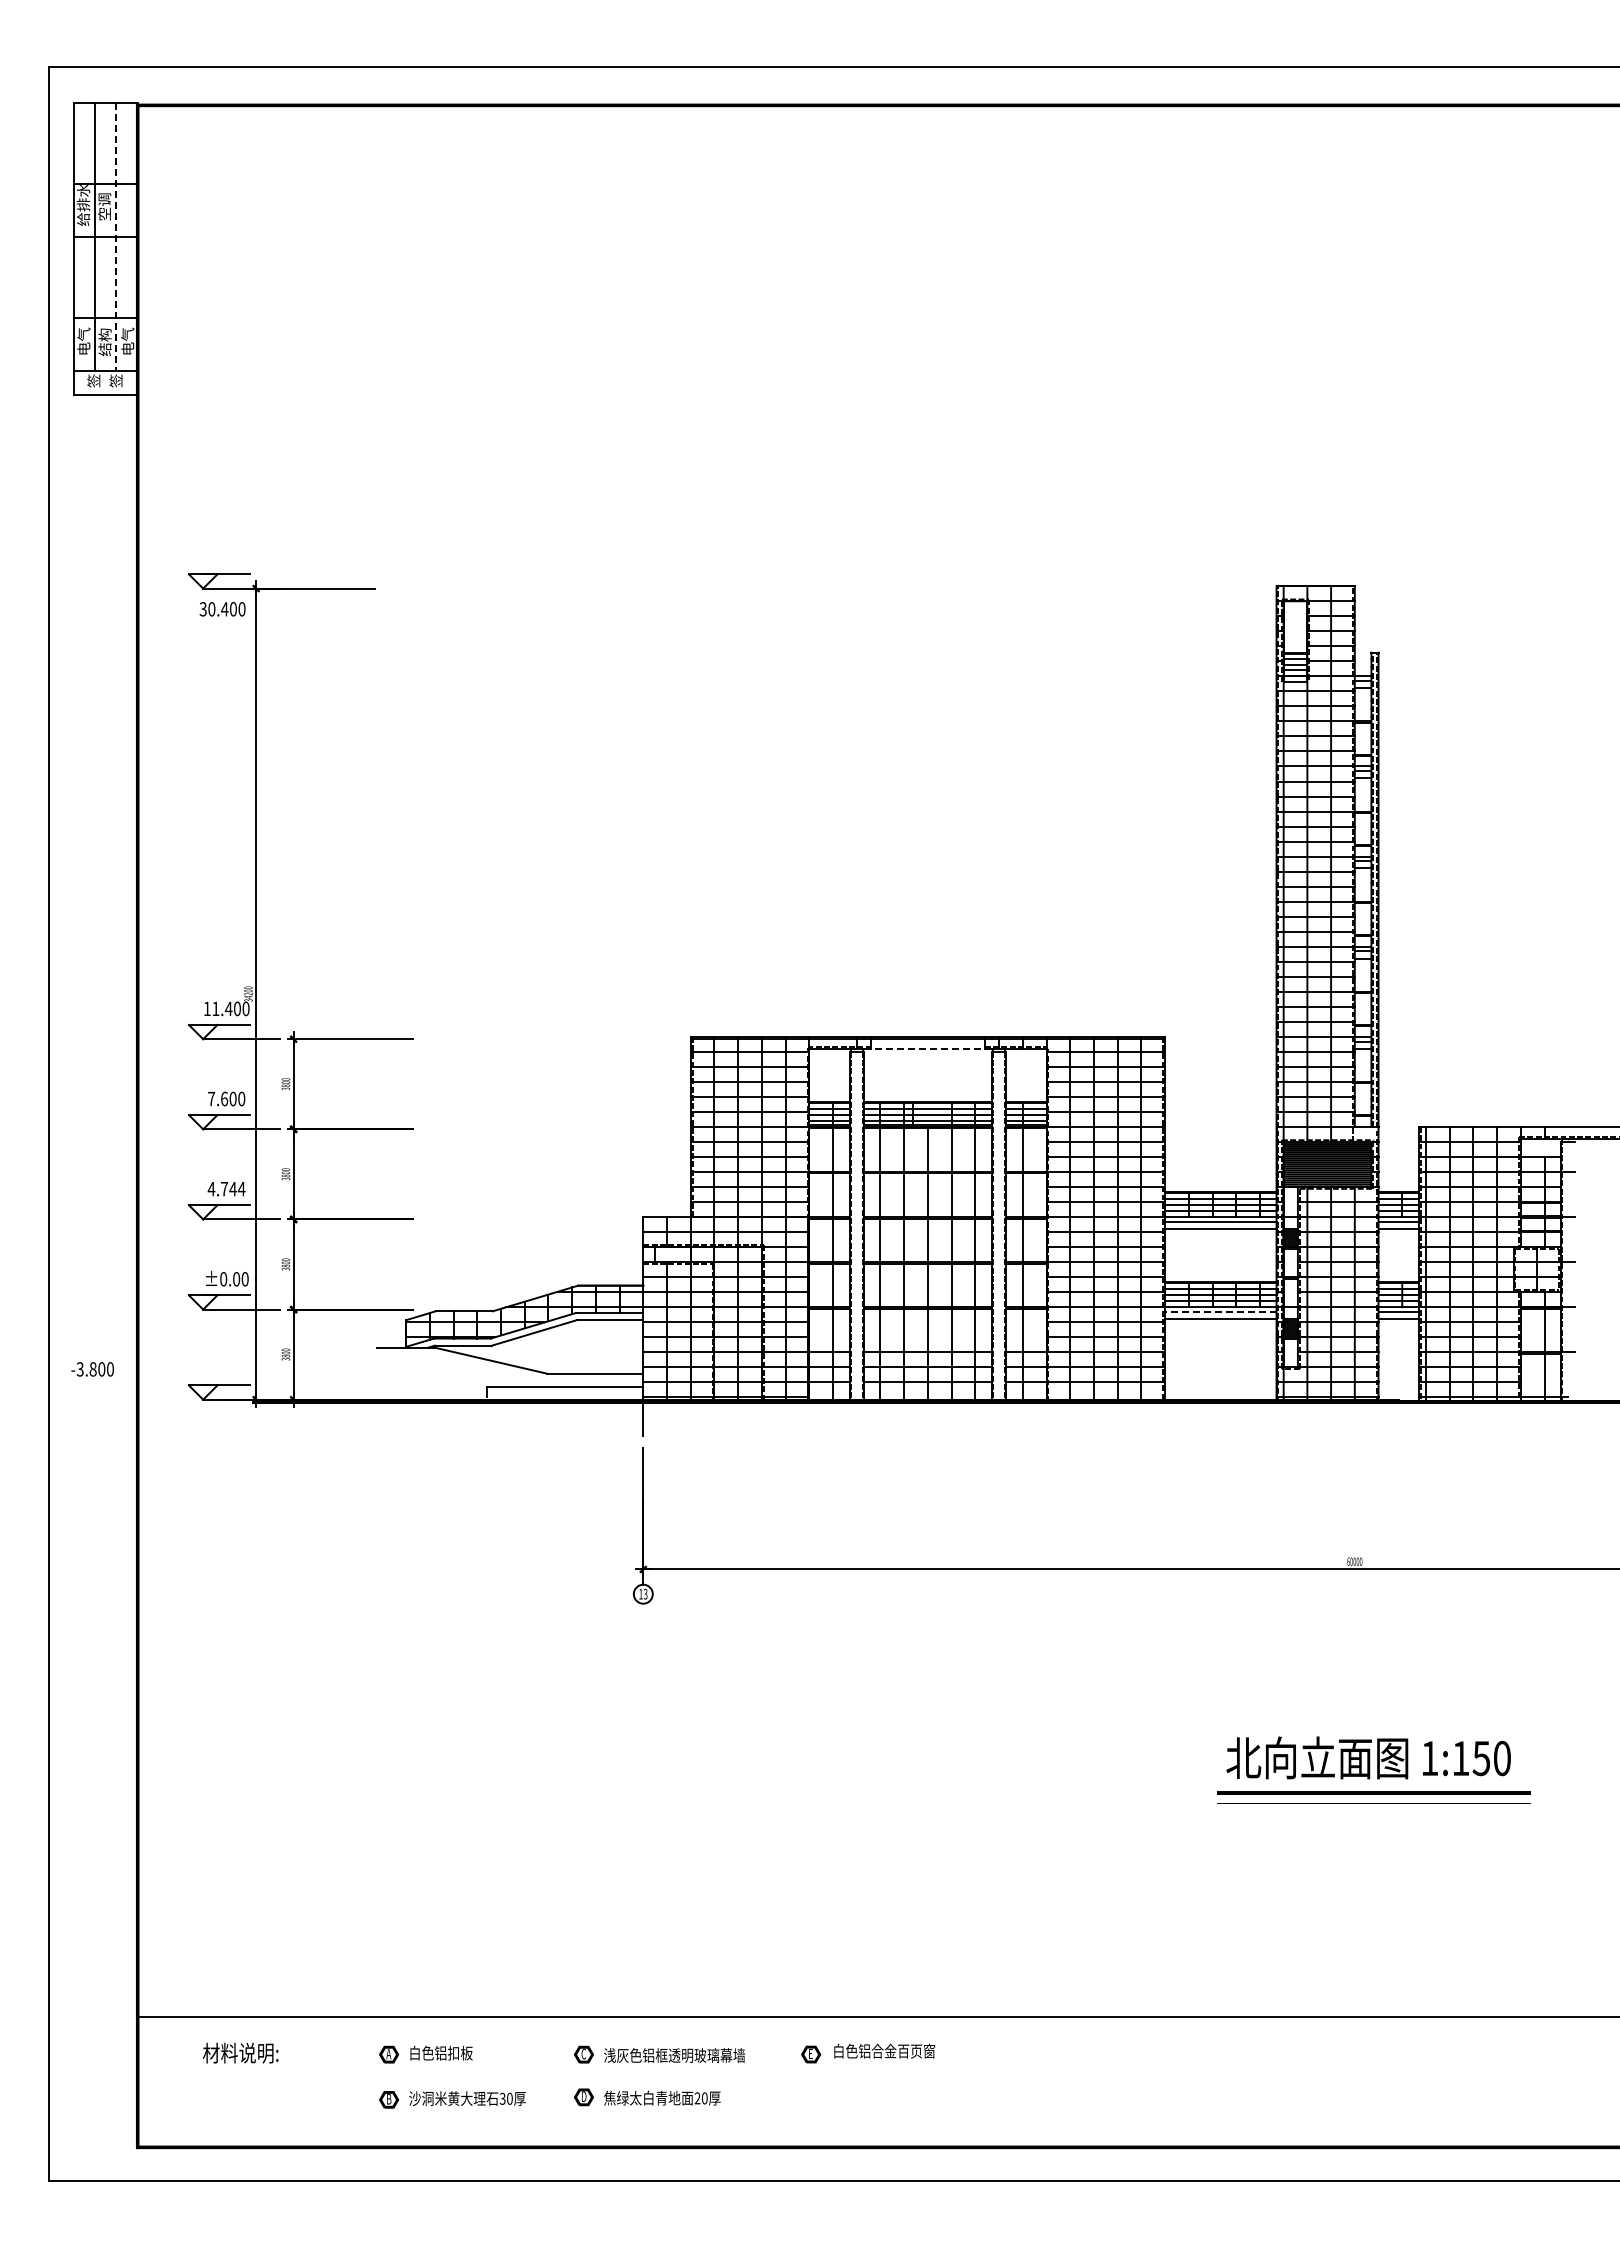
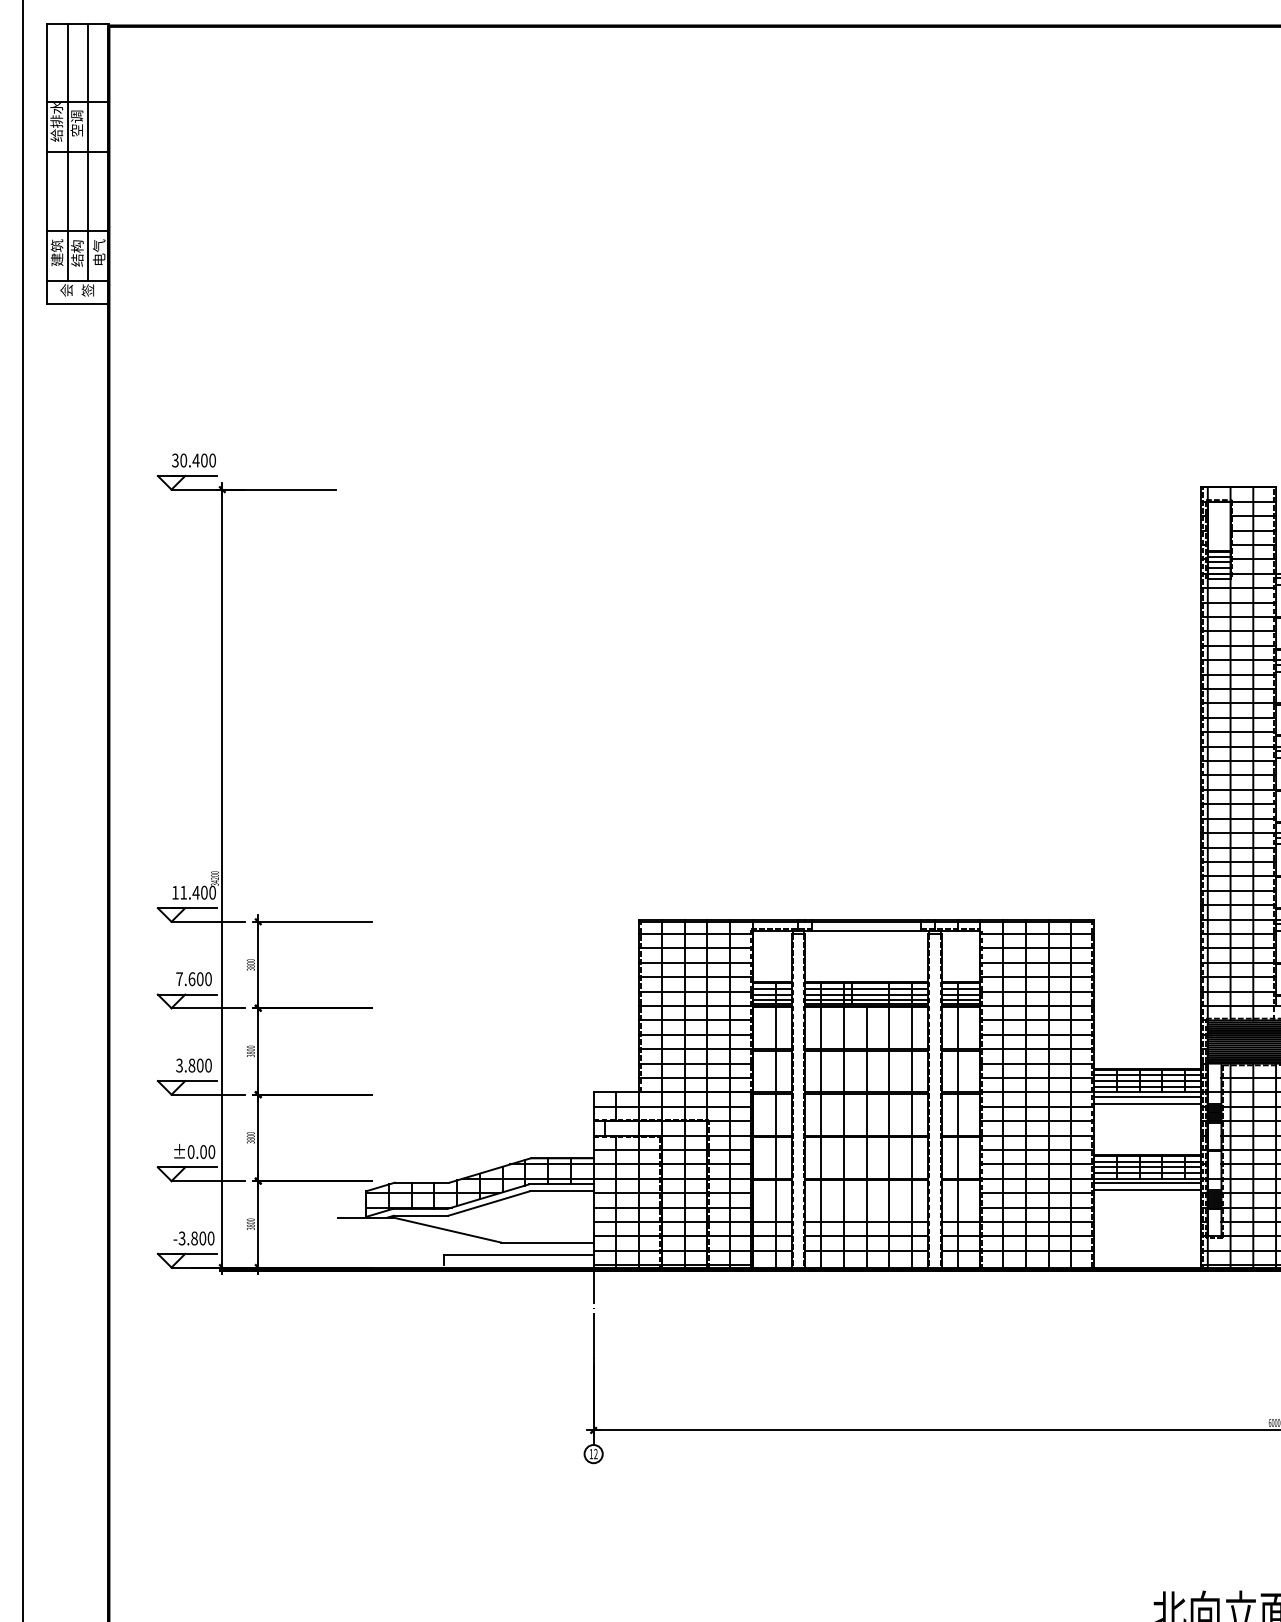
line: (116, 237) -> (88, 152), dashed -> solid
text: (83, 341) -> (56, 252), 电气 -> 建筑
text: (93, 380) -> (66, 290), 签 -> 会
text: (222, 609) -> (193, 460), moved
line: (927, 1048) -> (866, 930), dashed -> solid
text: (226, 1188) -> (193, 1064), 4.744 -> 3.800
line: (1220, 1311) -> (1147, 1182), dashed -> solid
text: (92, 1369) -> (193, 1238), moved
text: (645, 1594) -> (595, 1454), 13 -> 12

